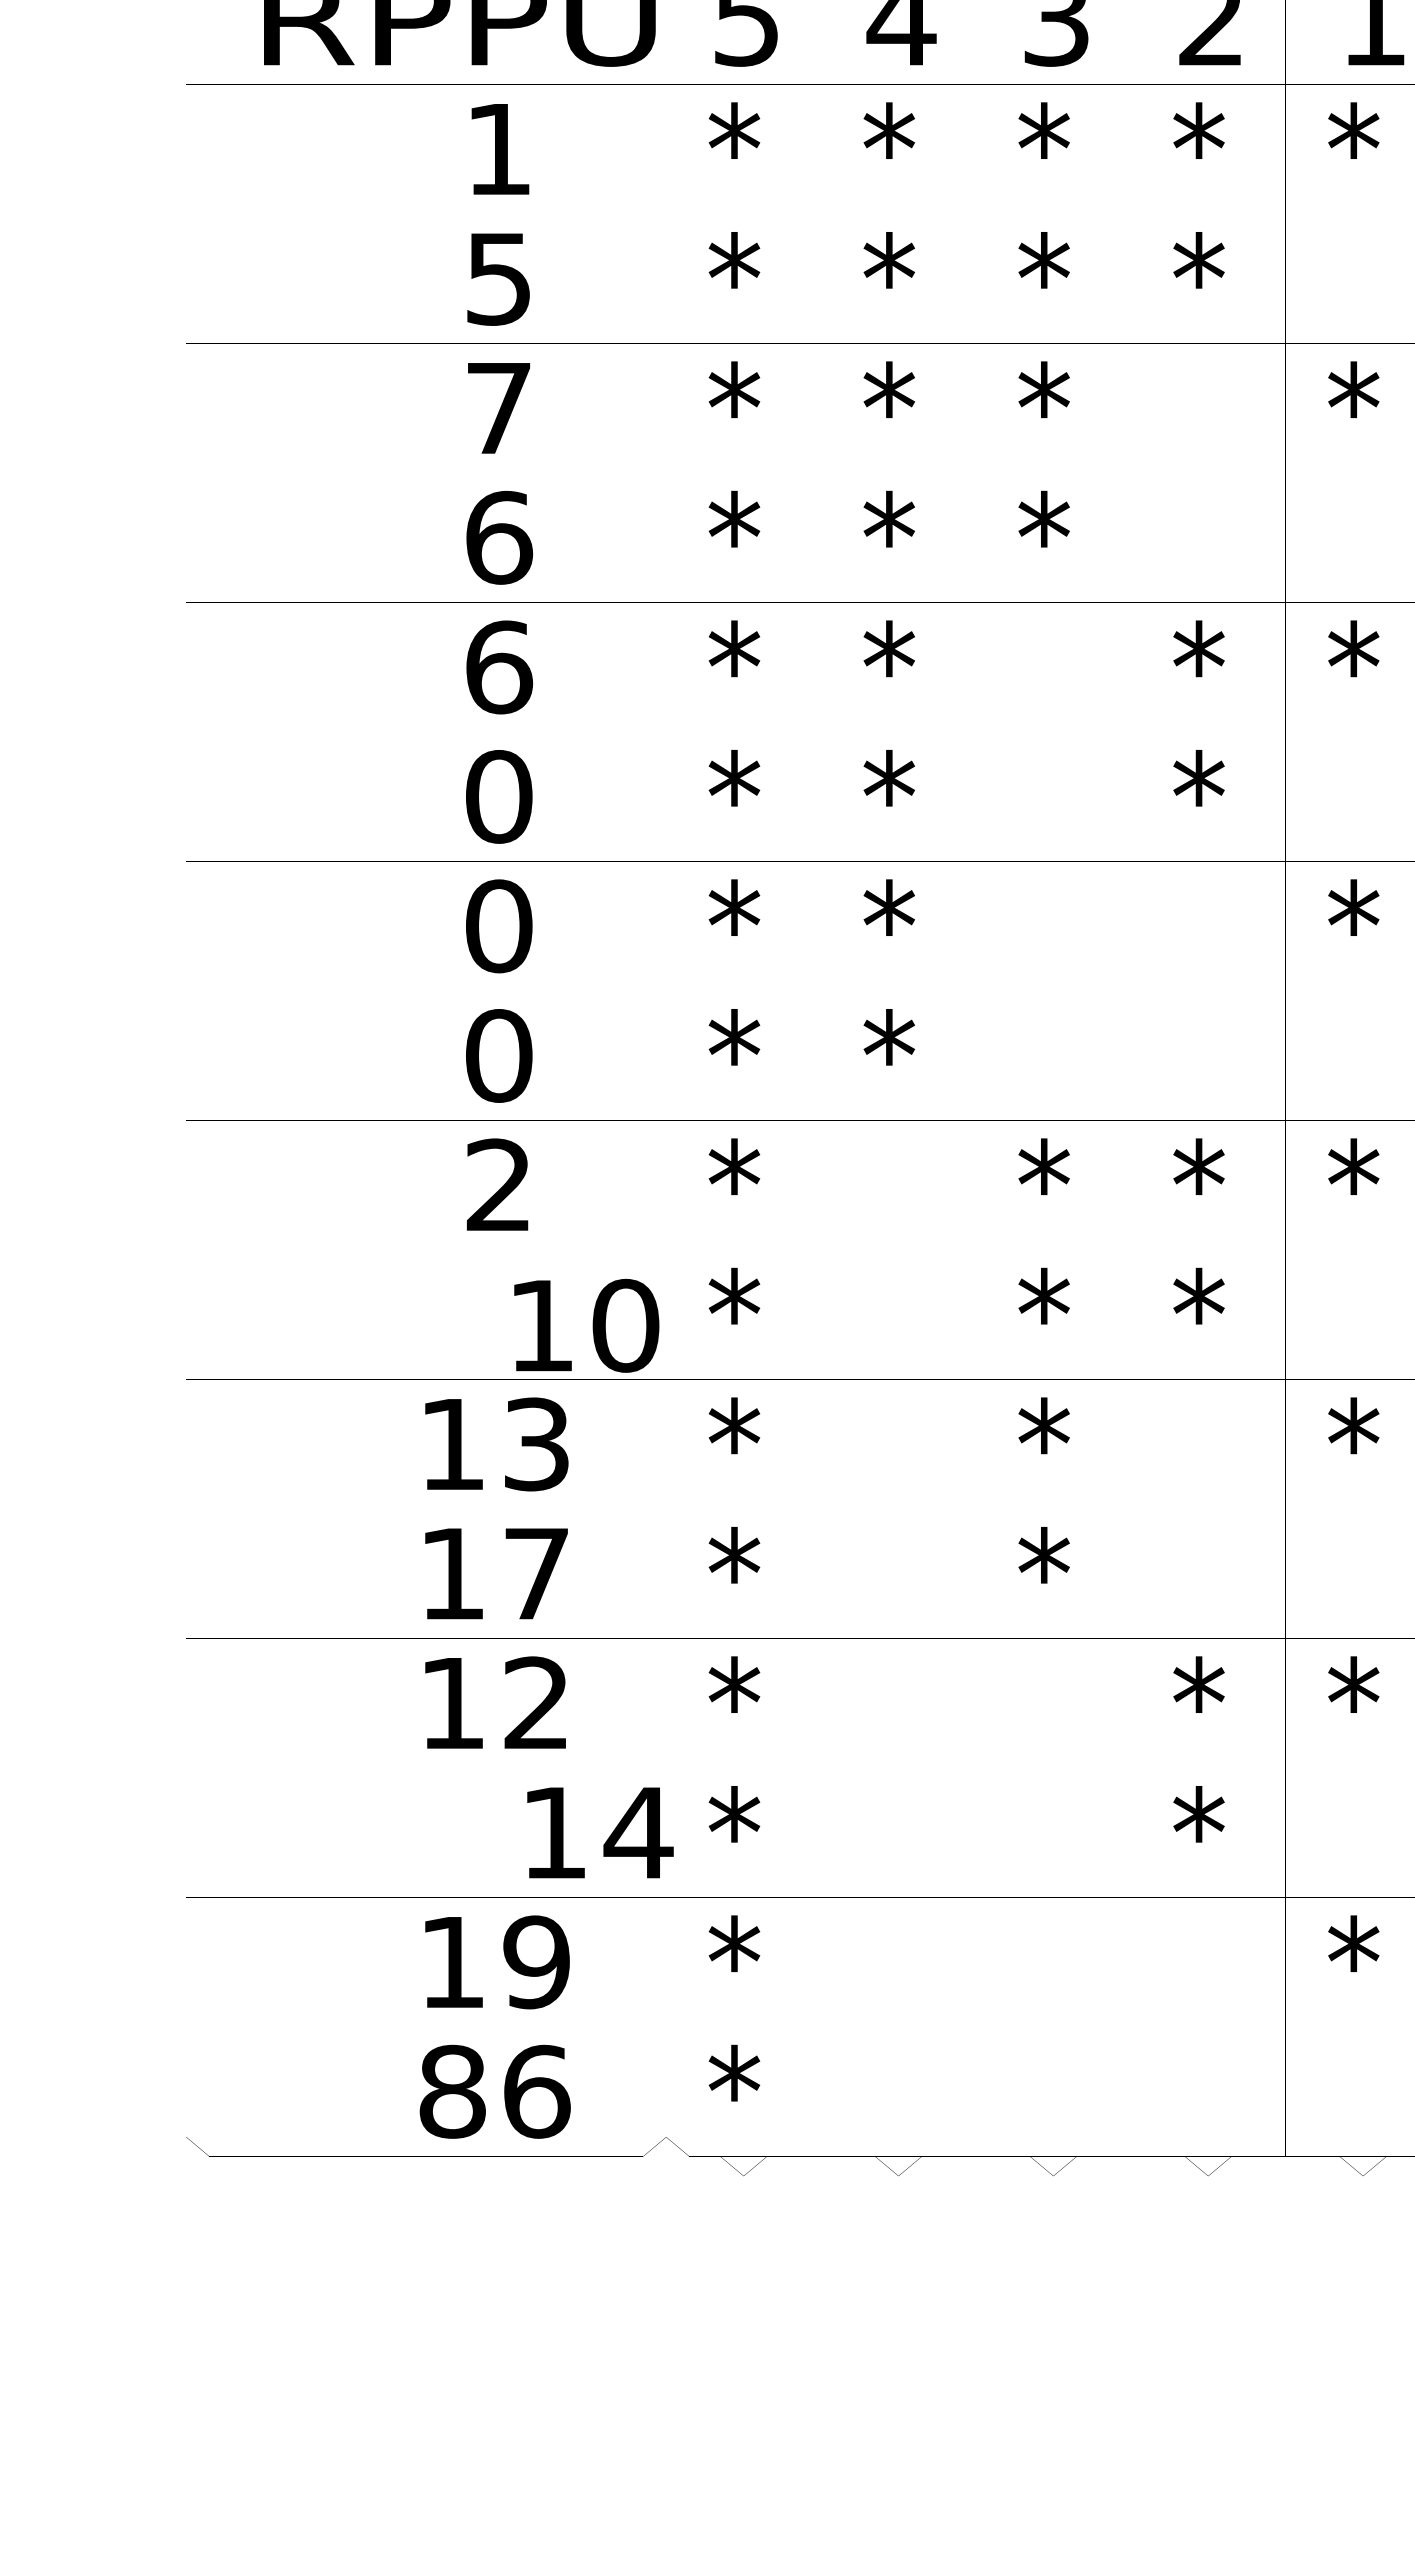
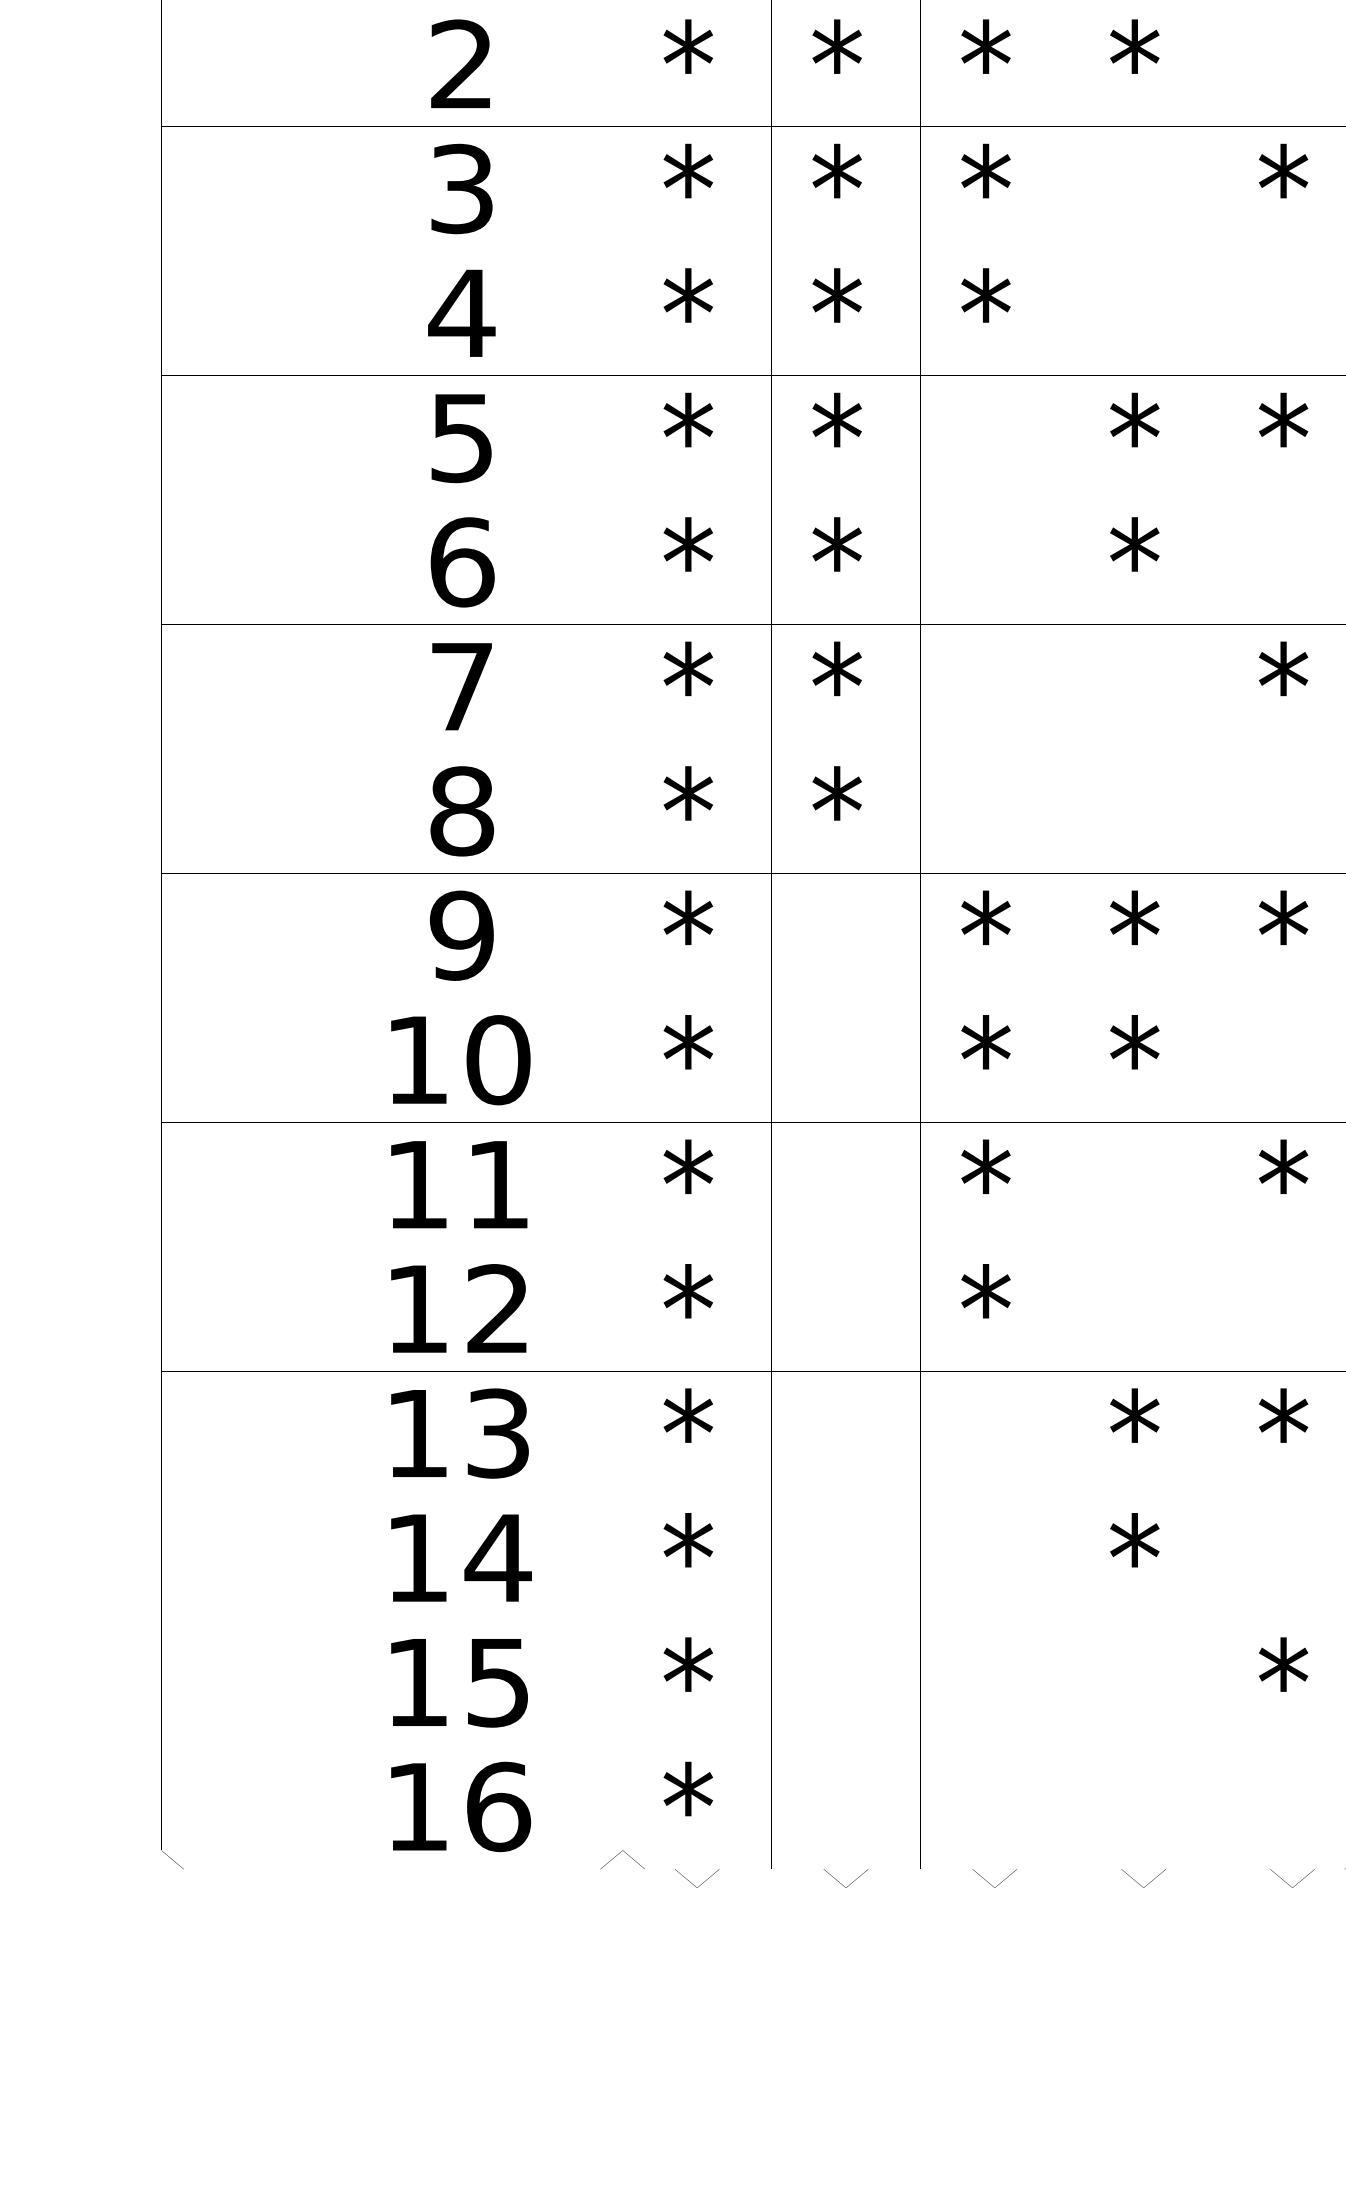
text: (497, 278) -> (460, 64), 5 -> 2
text: (498, 408) -> (461, 189), 7 -> 3
text: (498, 537) -> (461, 313), 6 -> 4
text: (499, 667) -> (462, 438), 6 -> 5
text: (499, 796) -> (462, 562), 0 -> 6
text: (499, 926) -> (462, 686), 0 -> 7
text: (499, 1055) -> (462, 810), 0 -> 8
text: (498, 1185) -> (461, 935), 2 -> 9
text: (586, 1325) -> (460, 1059), moved
text: (536, 1444) -> (498, 1184), 13 -> 11
text: (535, 1573) -> (497, 1308), 17 -> 12
text: (536, 1703) -> (498, 1433), 12 -> 13
text: (600, 1832) -> (461, 1557), moved
text: (536, 1962) -> (498, 1682), 19 -> 15
text: (452, 2091) -> (417, 1806), 86 -> 16

